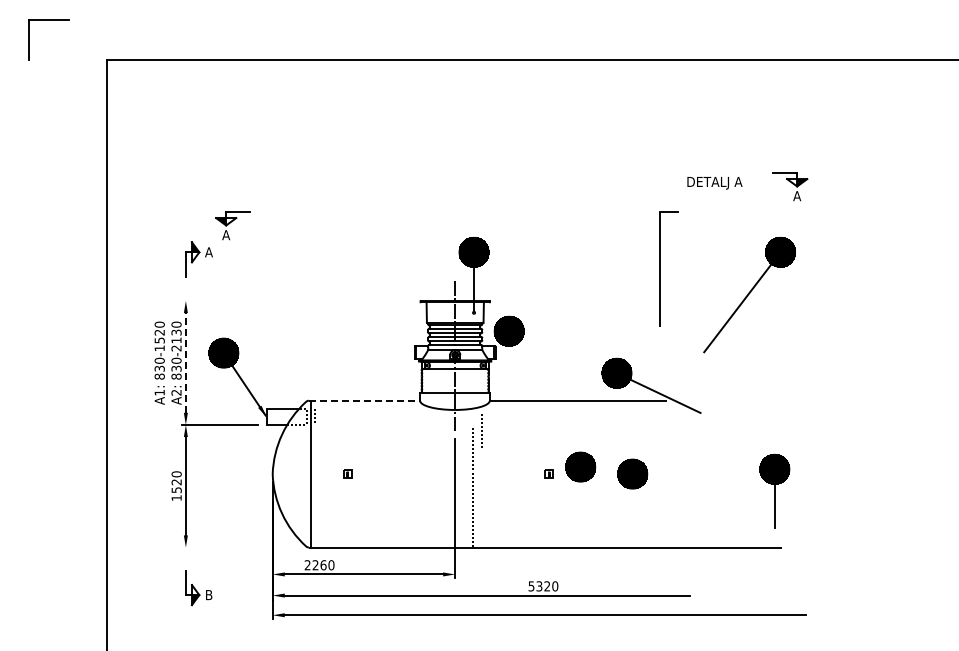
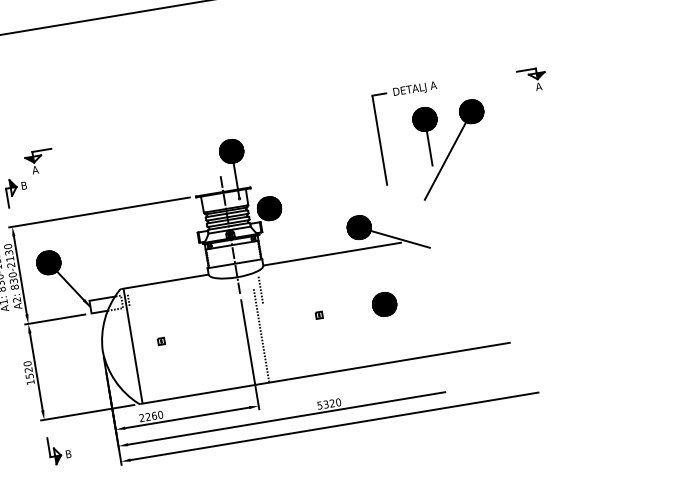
text: (714, 183) -> (414, 89), moved
part: (790, 186) -> (532, 80), moved
text: (208, 252) -> (23, 185), A -> B
line: (296, 301) -> (99, 212), added
line: (185, 362) -> (20, 275), dashed -> solid
line: (364, 400) -> (165, 281), dashed -> solid
part: (580, 466) -> (342, 305), removed
part: (774, 491) -> (427, 136), moved
line: (240, 547) -> (87, 412), added

